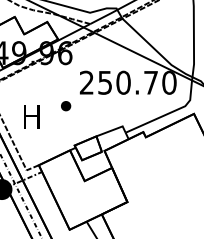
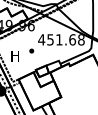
text: (128, 82) -> (61, 39), 250.70 -> 451.68

